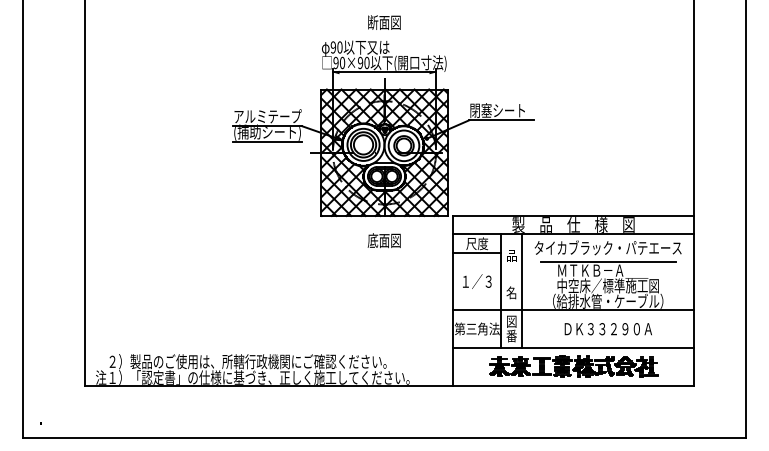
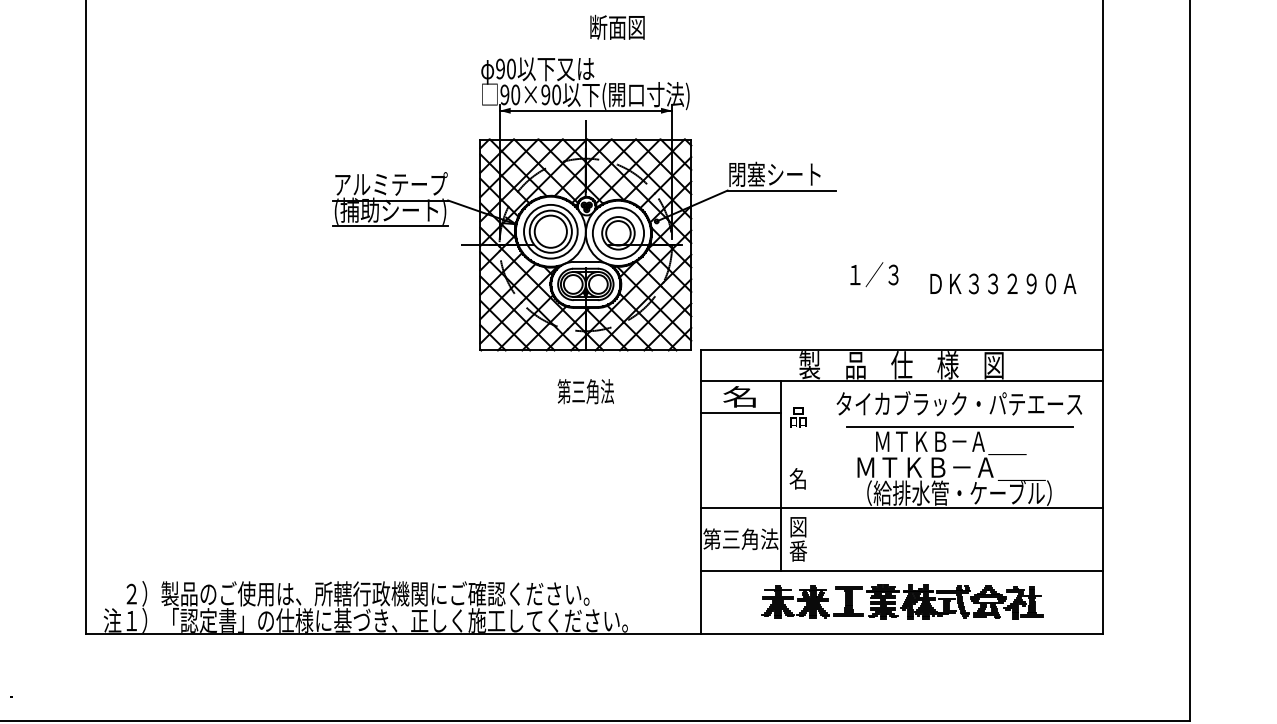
text: (384, 22) -> (617, 27), moved
text: (384, 240) -> (585, 391), 底面図 -> 第三角法
text: (477, 243) -> (741, 396), 尺度 -> 名
text: (477, 281) -> (874, 274), moved
text: (603, 286) -> (951, 468), 中空床／標準施工図 -> ＭＴＫＢ－Ａ＿＿
line: (522, 291) -> (816, 476), removed
text: (607, 329) -> (1001, 284), moved

